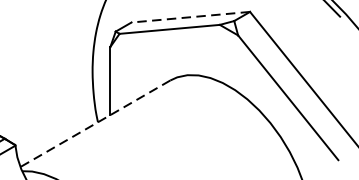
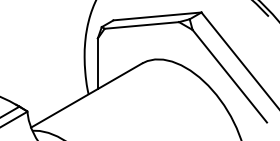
line: (190, 17) -> (157, 16), dashed -> solid
line: (95, 123) -> (86, 95), dashed -> solid

